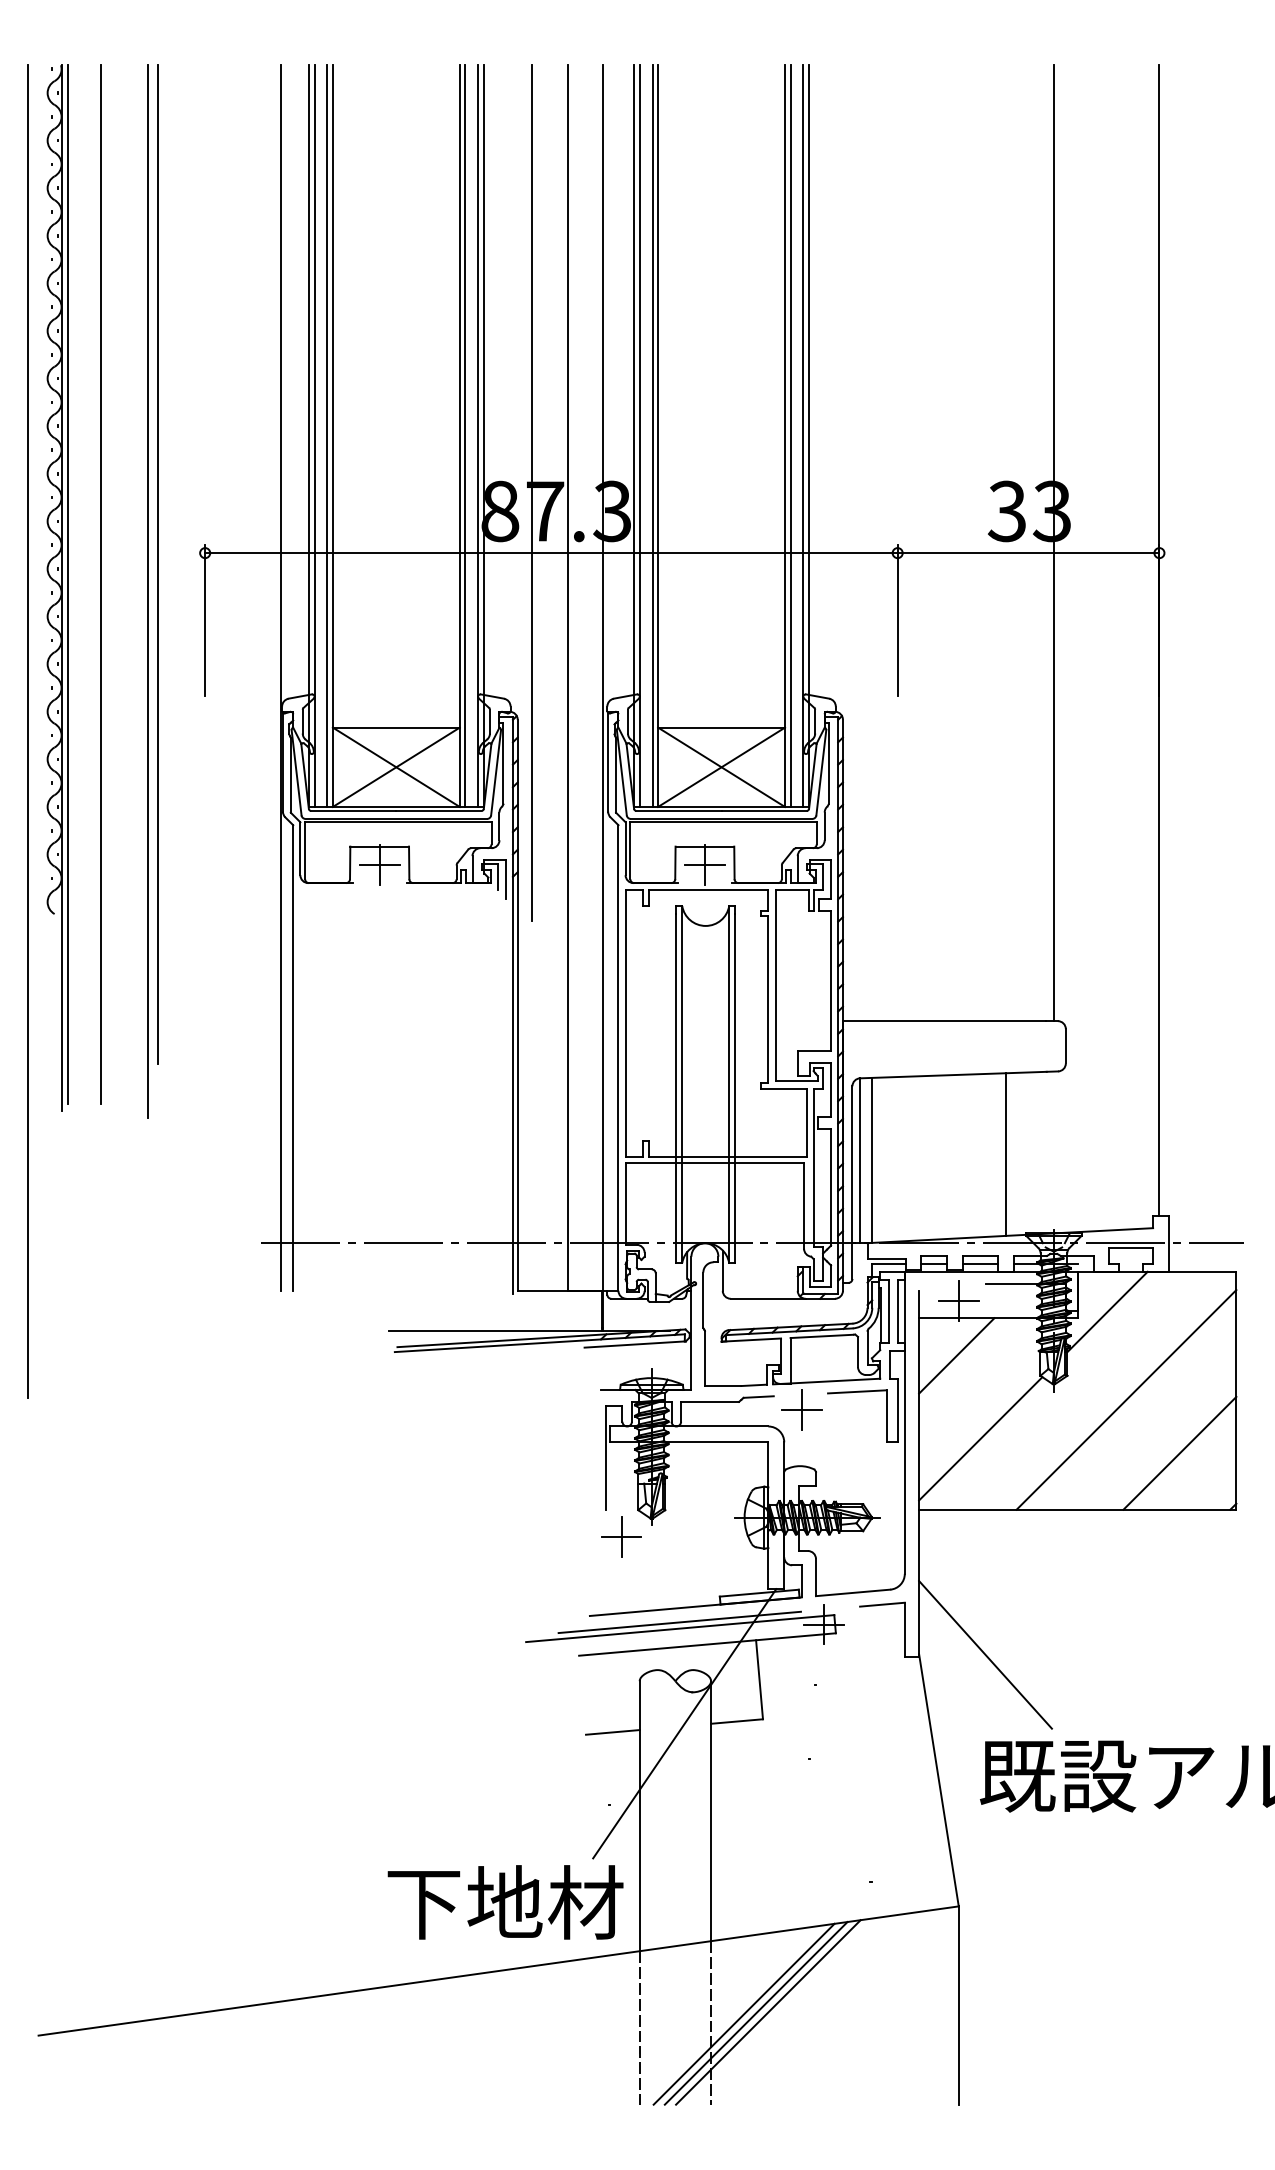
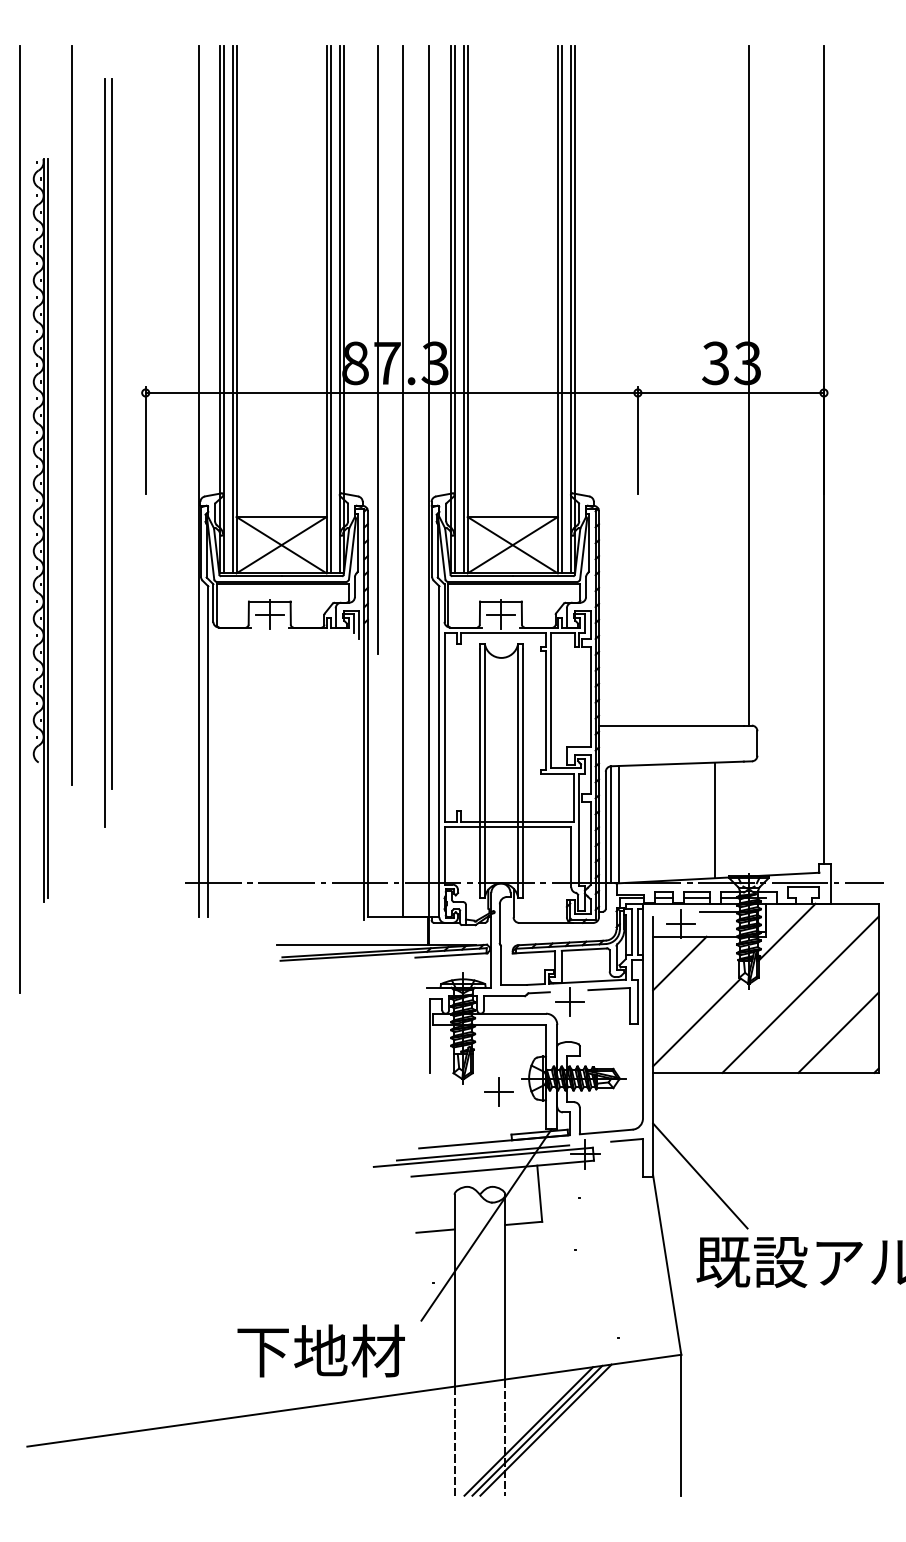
part: (57, 587) -> (40, 530), moved
part: (152, 590) -> (108, 452), moved
part: (621, 1535) -> (498, 1091), moved
text: (504, 1901) -> (320, 1350), moved

